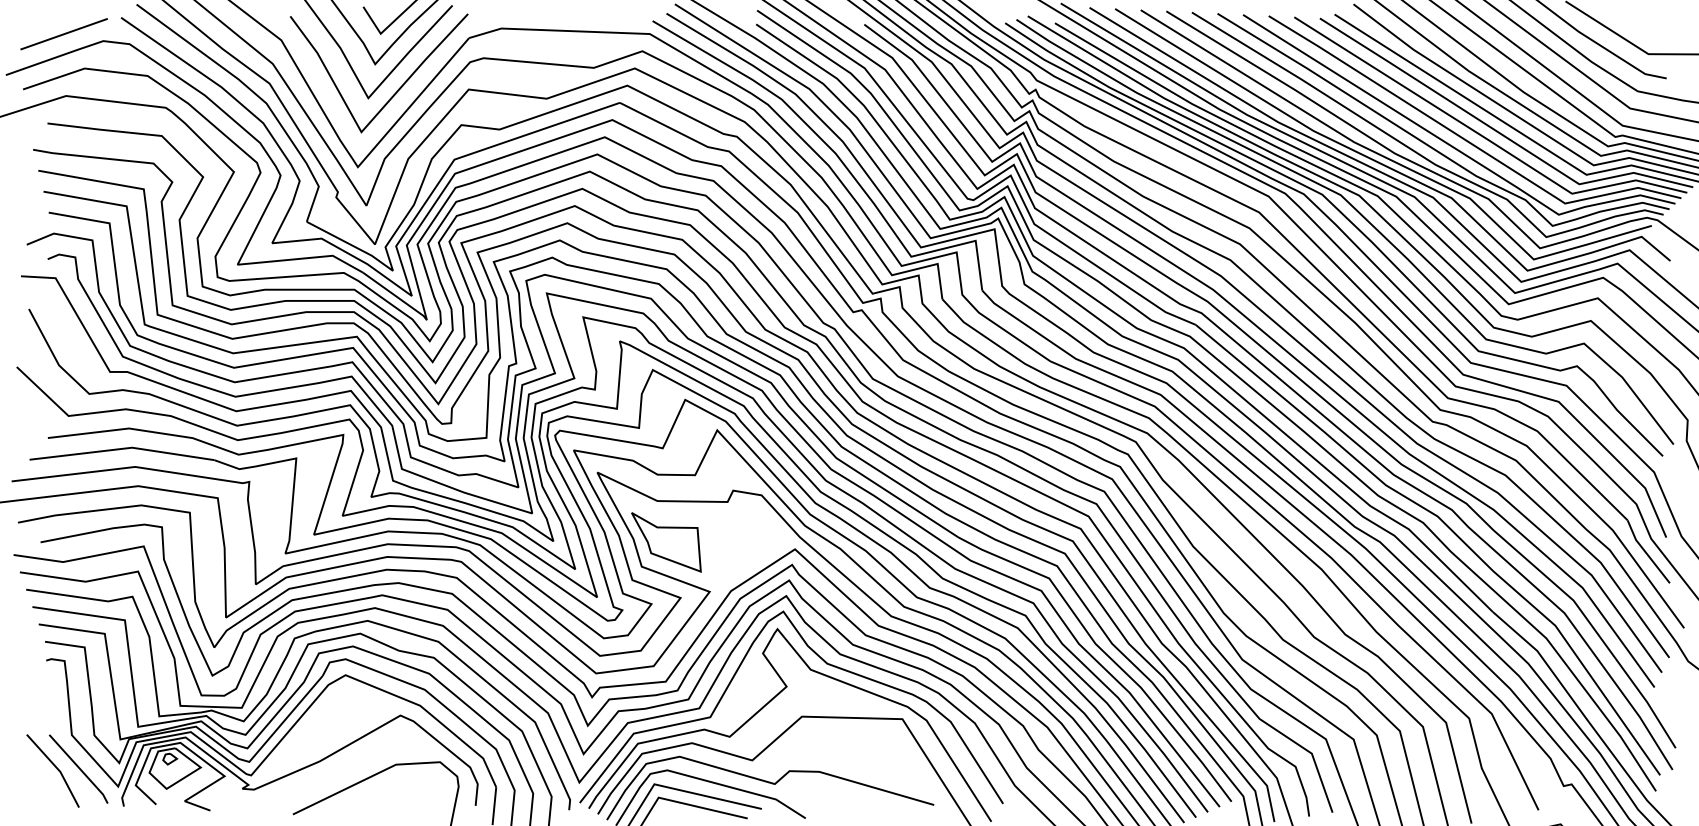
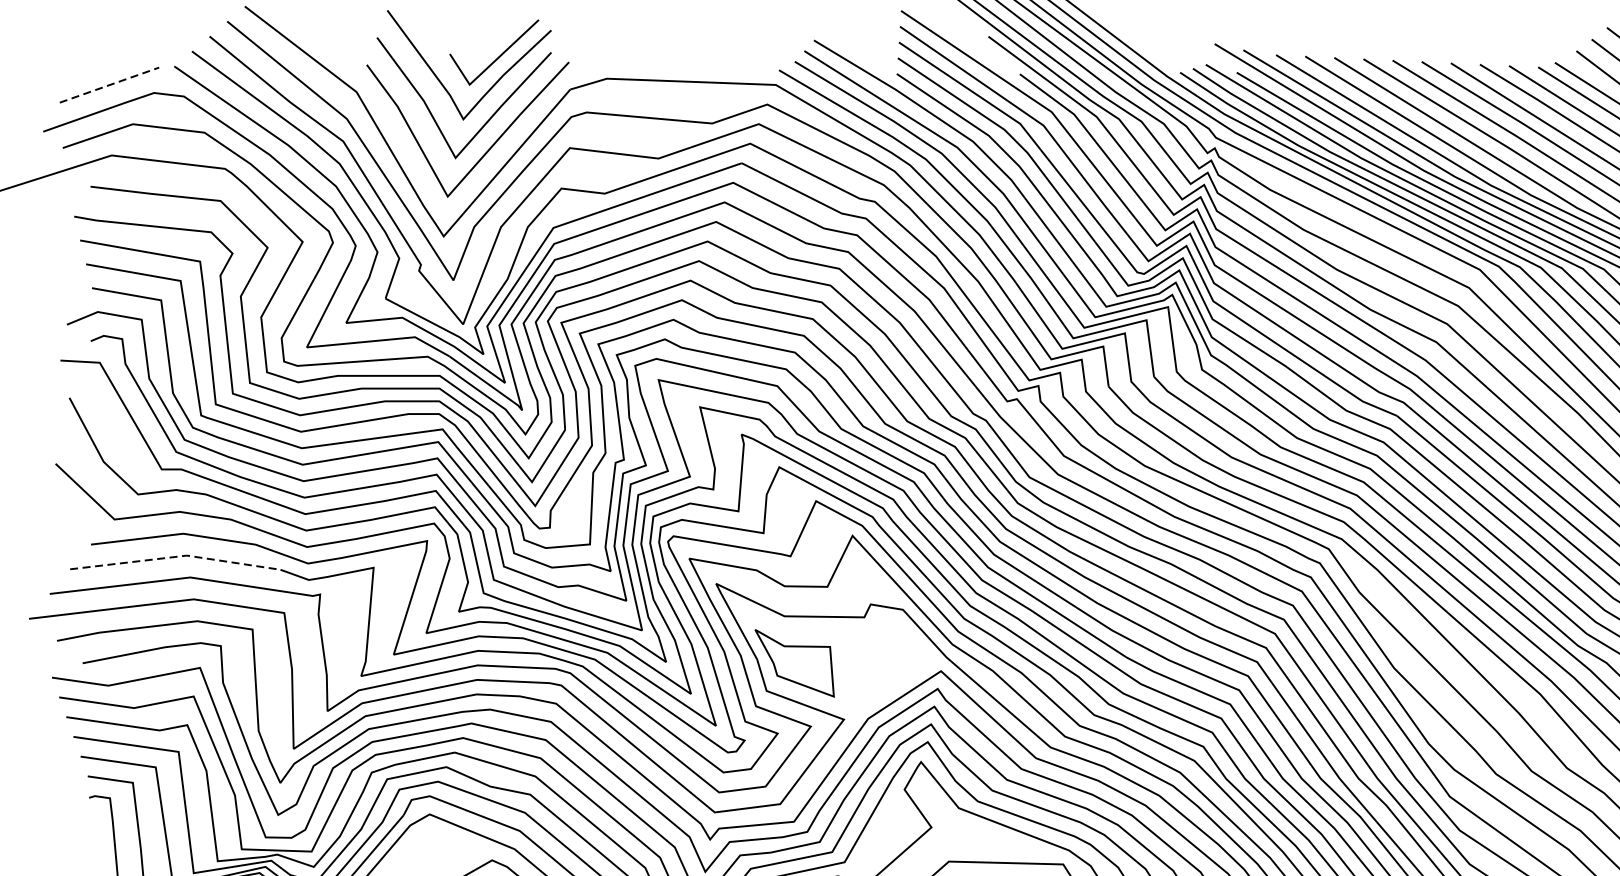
line: (64, 34) -> (109, 85), solid -> dashed
line: (123, 448) -> (177, 556), solid -> dashed

